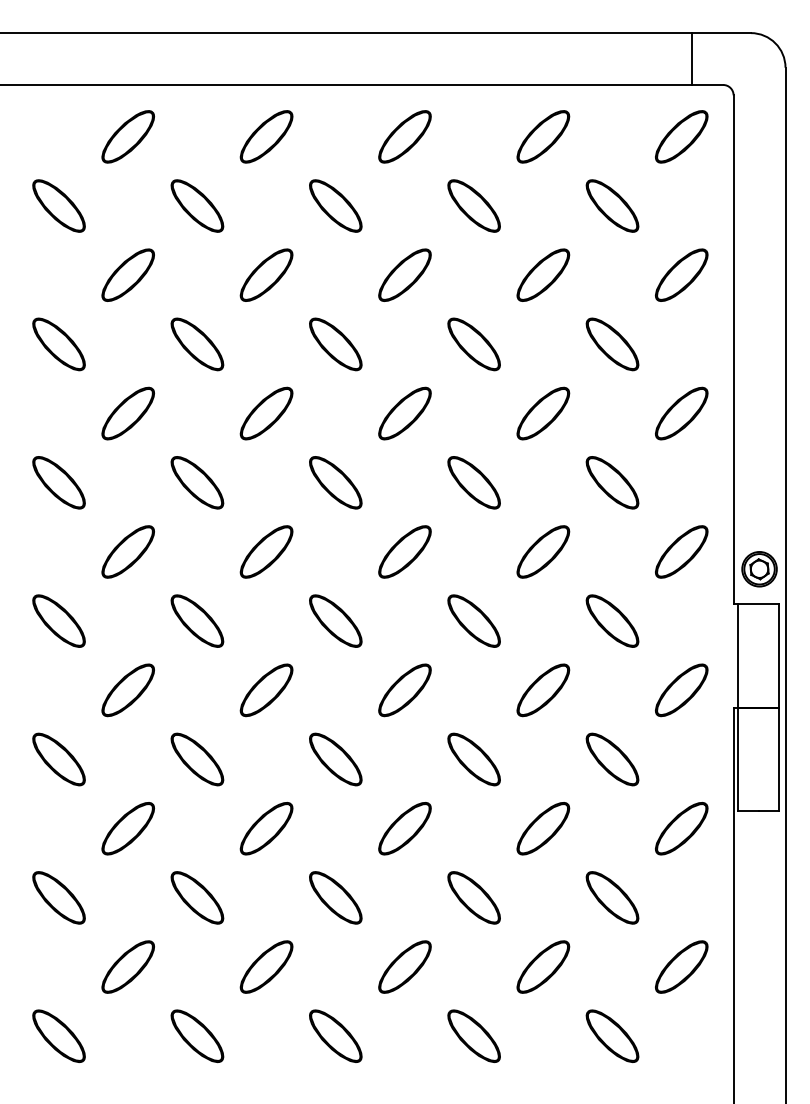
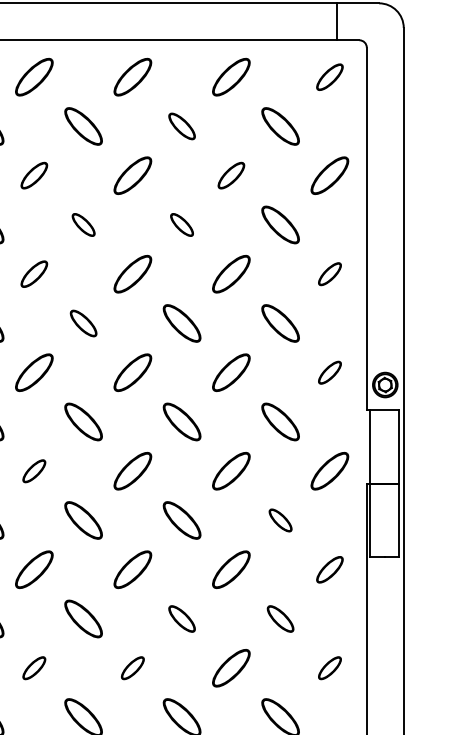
part: (681, 136) -> (329, 76), size x0.7
part: (473, 205) -> (181, 126), size x0.7
part: (266, 274) -> (34, 175), size x0.7
part: (543, 274) -> (231, 175), size x0.7
part: (335, 344) -> (83, 225), size x0.6
part: (473, 344) -> (181, 225), size x0.6
part: (266, 413) -> (34, 274), size x0.7
part: (681, 413) -> (329, 274), size x0.6
part: (335, 482) -> (83, 323), size x0.7
part: (681, 551) -> (329, 372), size x0.6
part: (266, 690) -> (34, 471), size x0.6
part: (612, 759) -> (280, 520), size x0.6
part: (681, 828) -> (329, 569), size x0.7
part: (473, 897) -> (181, 618), size x0.7
part: (612, 897) -> (280, 618), size x0.7
part: (266, 966) -> (34, 667), size x0.6
part: (404, 966) -> (132, 667), size x0.6
part: (681, 966) -> (329, 667), size x0.6

